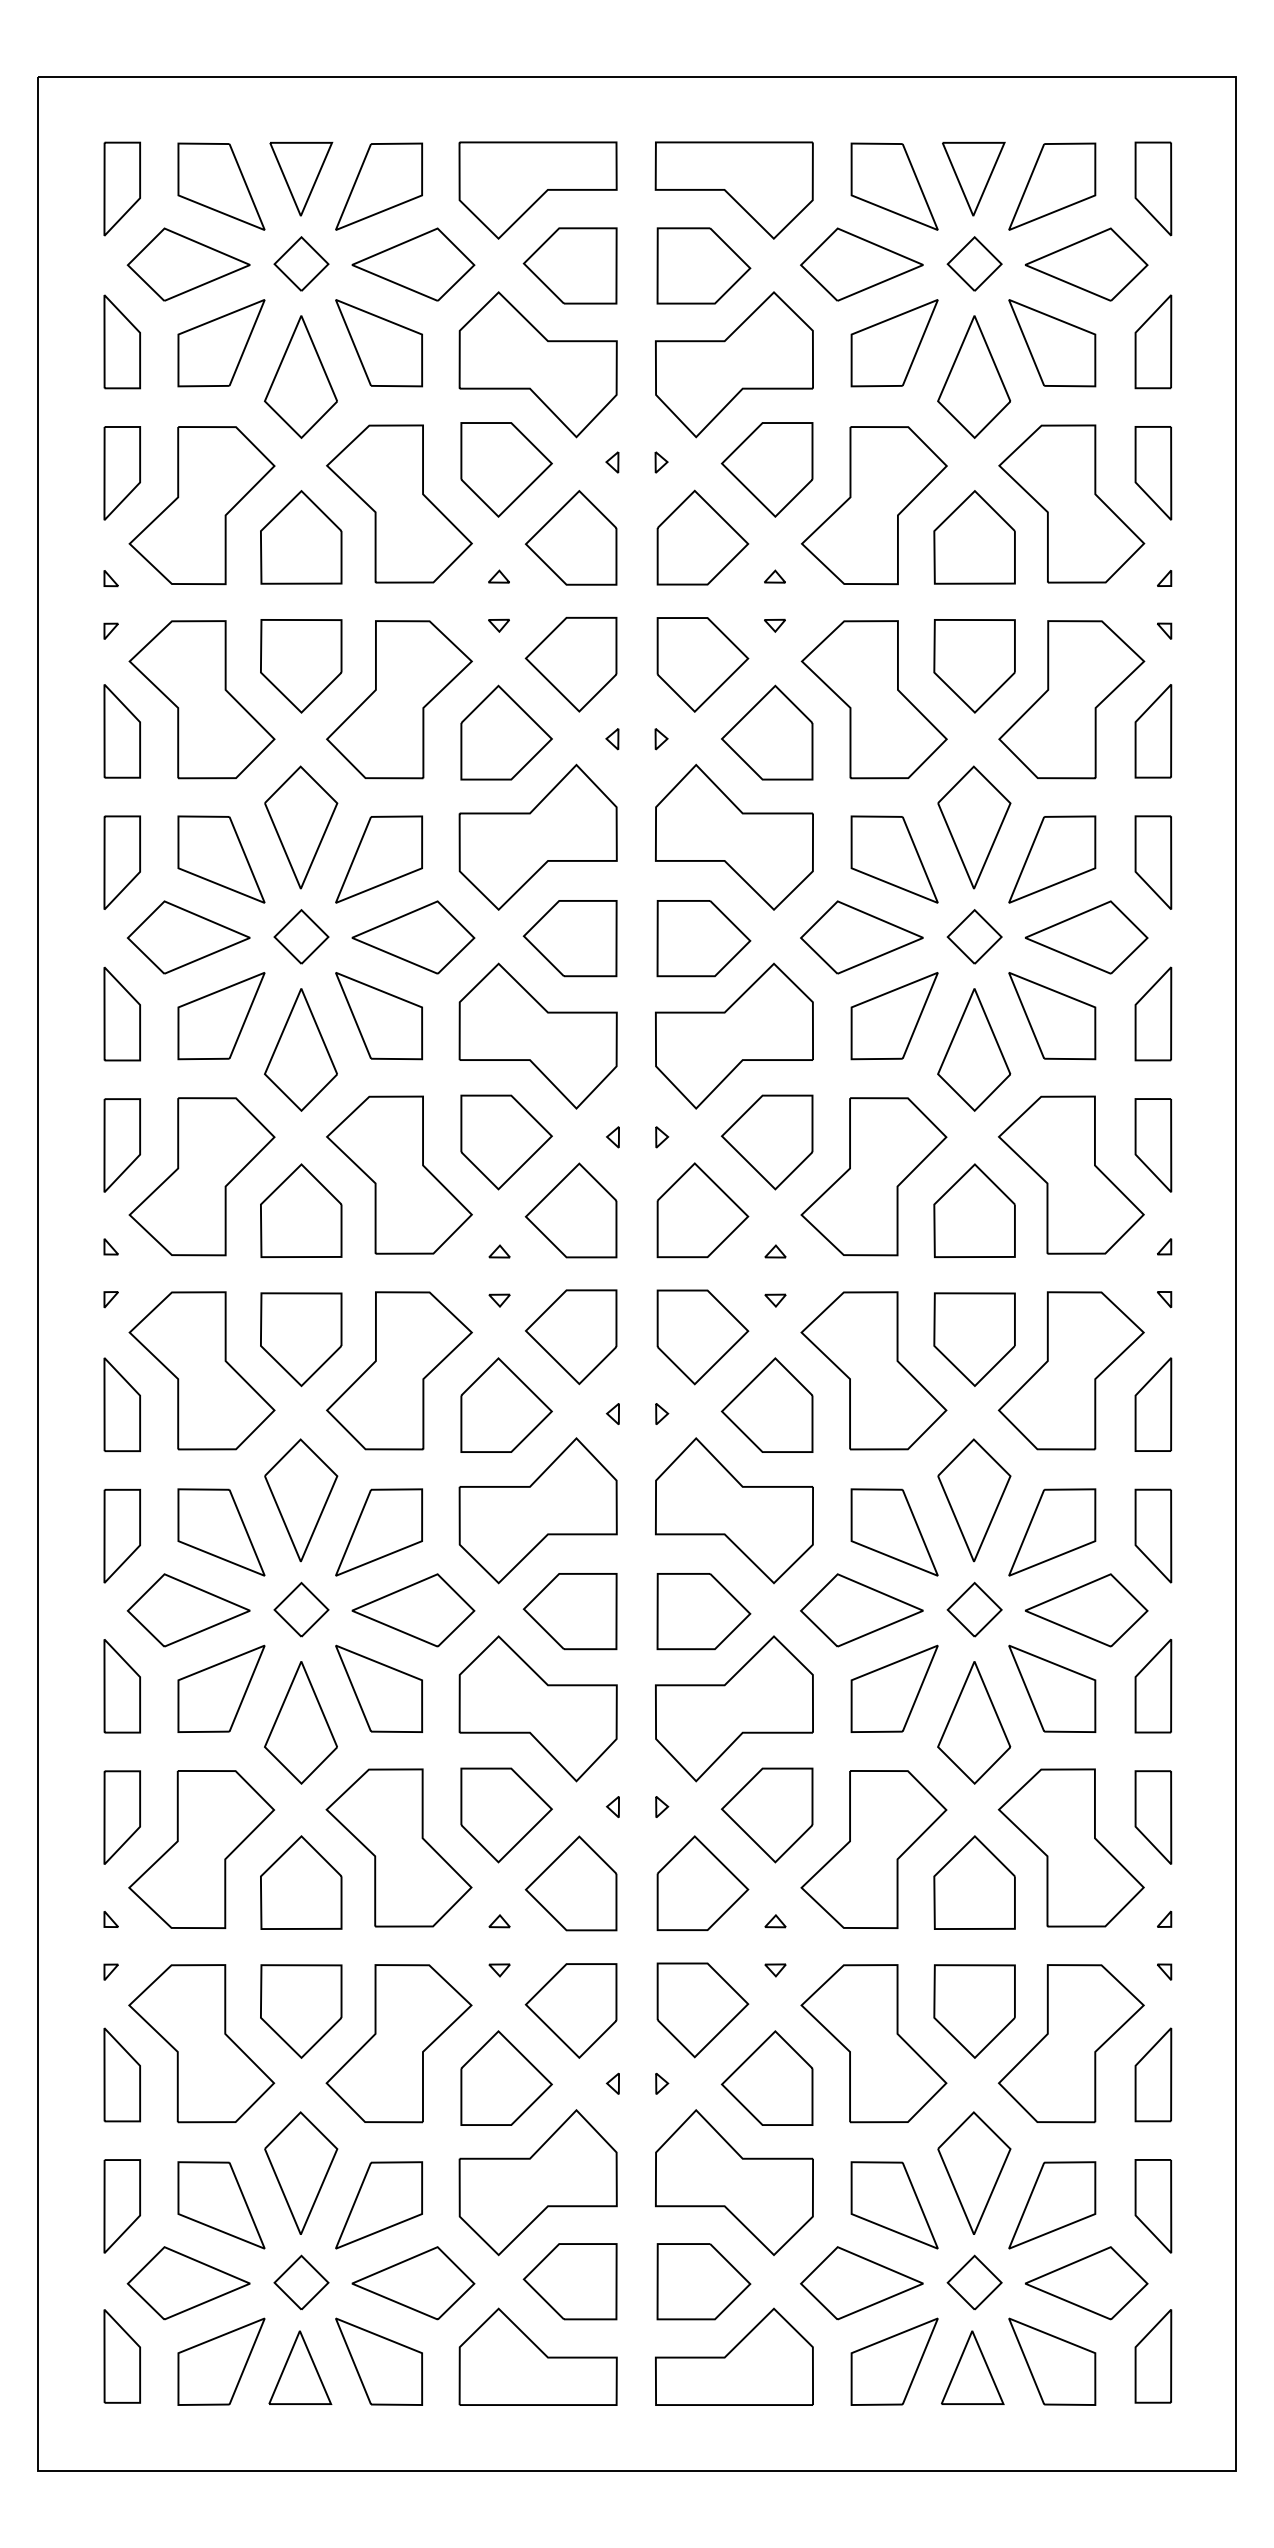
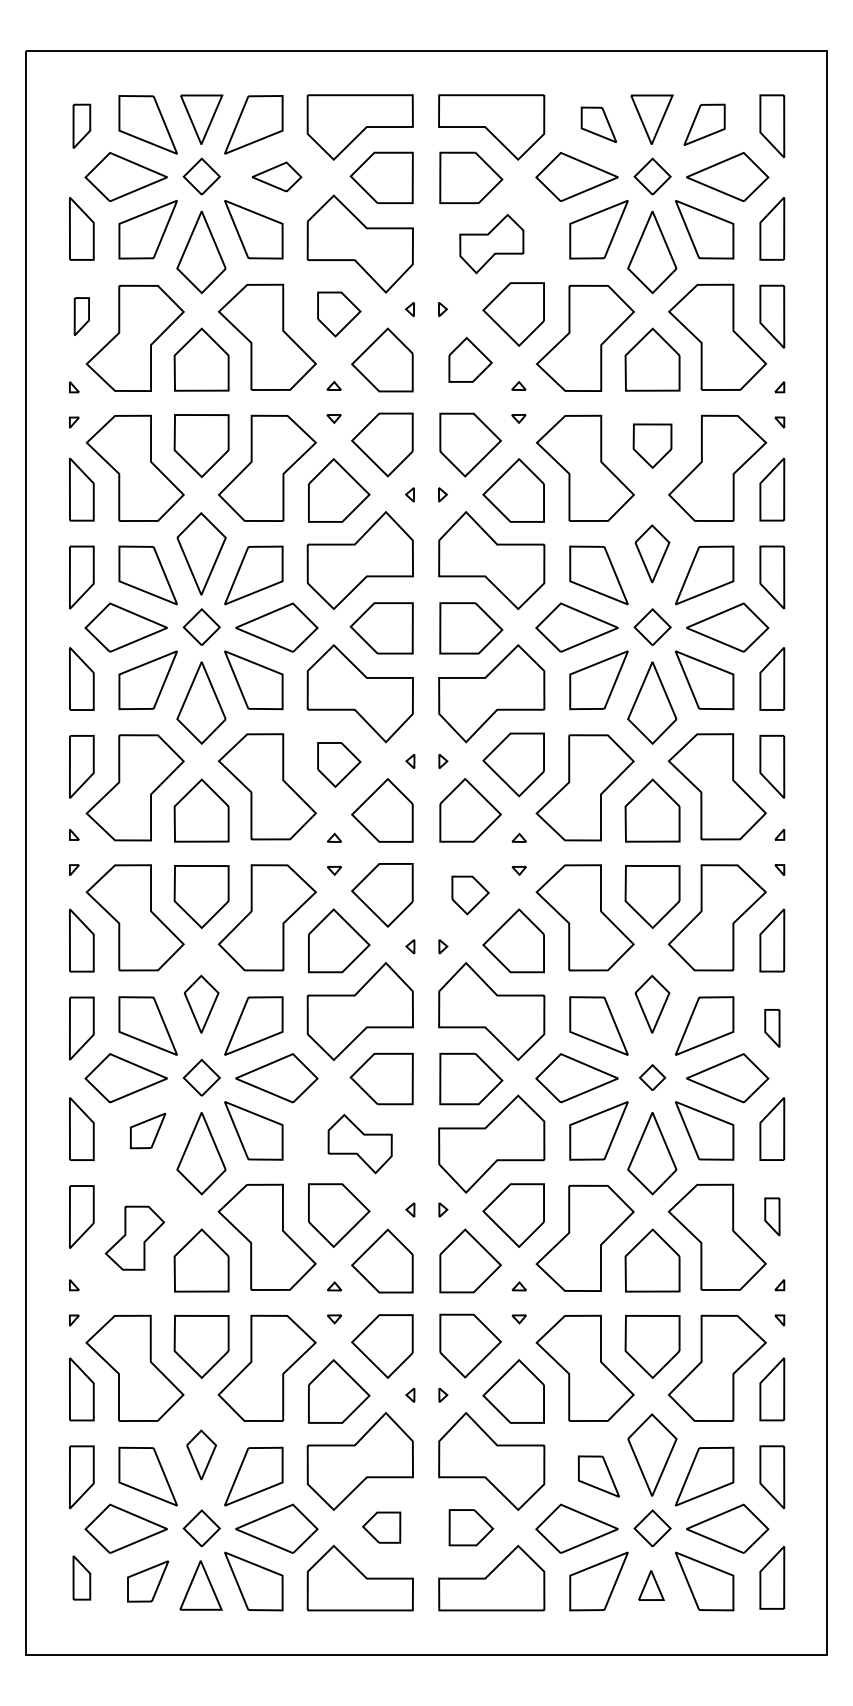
part: (893, 186) -> (598, 124), size x0.6
part: (1052, 186) -> (704, 124), size x0.7
part: (121, 189) -> (81, 126), size x0.7
part: (413, 263) -> (276, 176), size x0.6
part: (734, 363) -> (491, 243), size x0.6
part: (507, 469) -> (339, 314), size x0.7
part: (121, 472) -> (81, 316), size x0.6
part: (702, 537) -> (470, 359), size x0.7
part: (974, 666) -> (652, 446), size x0.7
part: (974, 826) -> (652, 553), size x0.7
part: (507, 1141) -> (339, 764), size x0.7
part: (702, 1337) -> (470, 895), size x0.6
part: (301, 1498) -> (201, 1003), size x0.7
part: (974, 1498) -> (652, 1003), size x0.7
part: (1153, 1536) -> (772, 1028), size x0.6
part: (974, 1609) -> (652, 1077), size x0.7
part: (220, 1688) -> (147, 1130), size x0.6
part: (536, 1707) -> (359, 1143), size x0.6
part: (1153, 1816) -> (772, 1216), size x0.6
part: (200, 1848) -> (134, 1237), size x0.6
part: (301, 2172) -> (201, 1454), size x0.6
part: (893, 2205) -> (598, 1476), size x0.7
part: (569, 2281) -> (381, 1527), size x0.6
part: (704, 2281) -> (471, 1527), size x0.7
part: (121, 2355) -> (81, 1577), size x0.7
part: (220, 2361) -> (147, 1581), size x0.7
part: (972, 2367) -> (651, 1585), size x0.6

